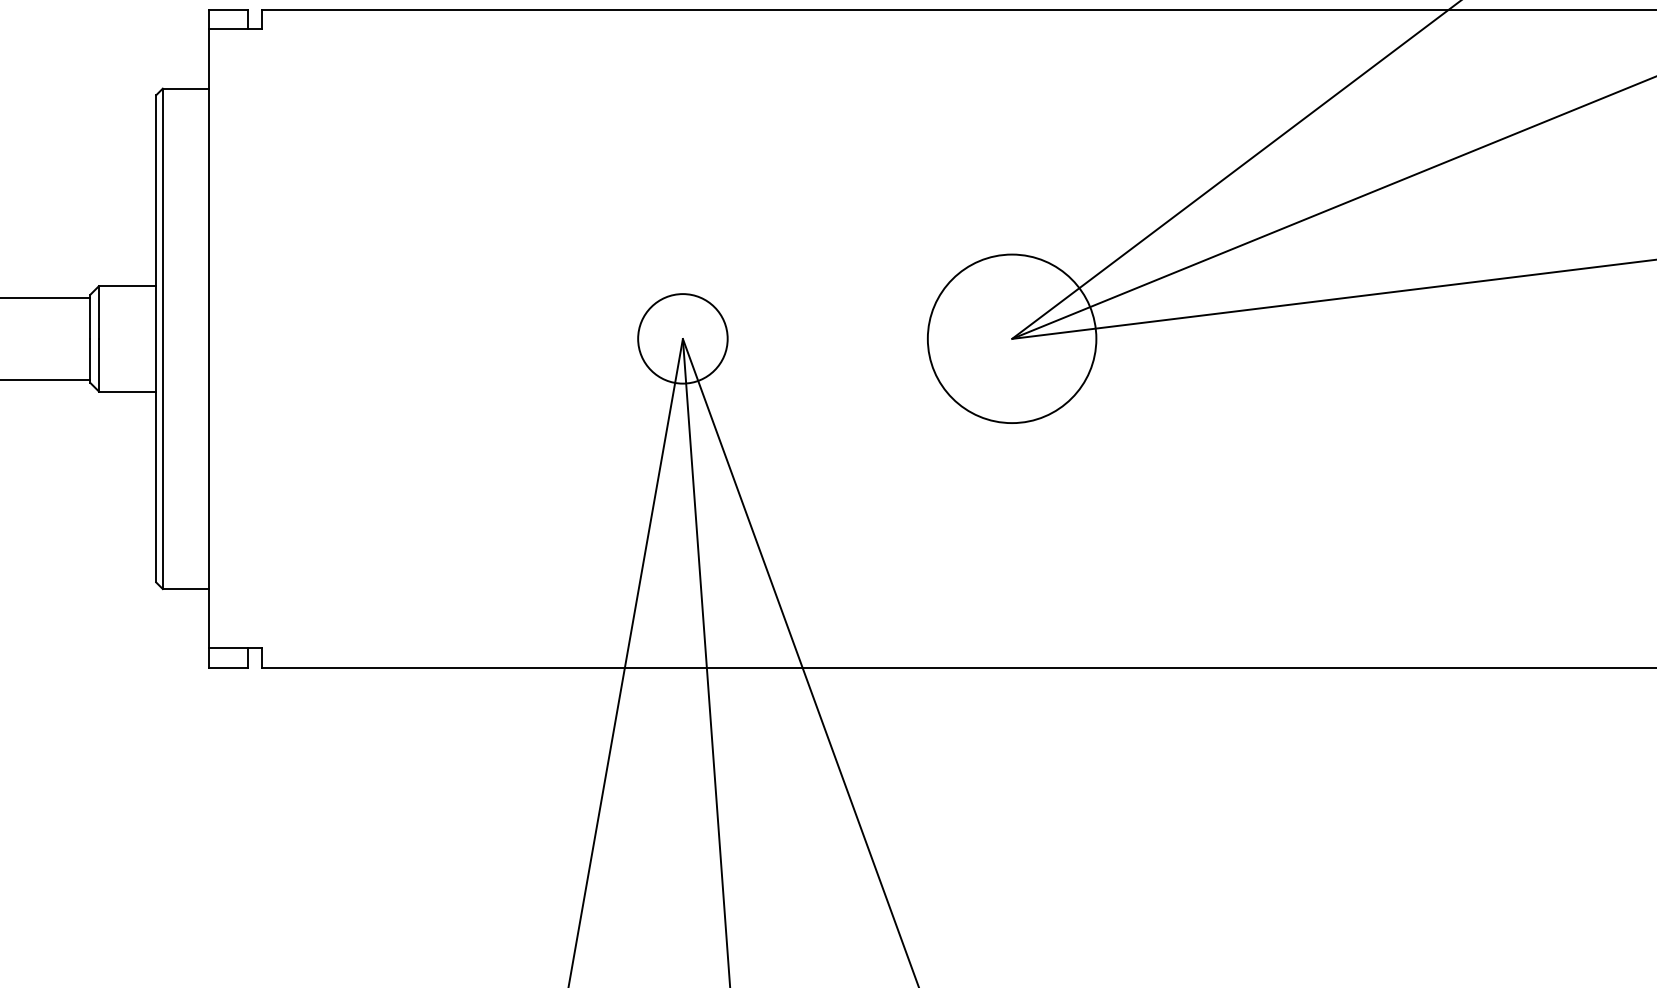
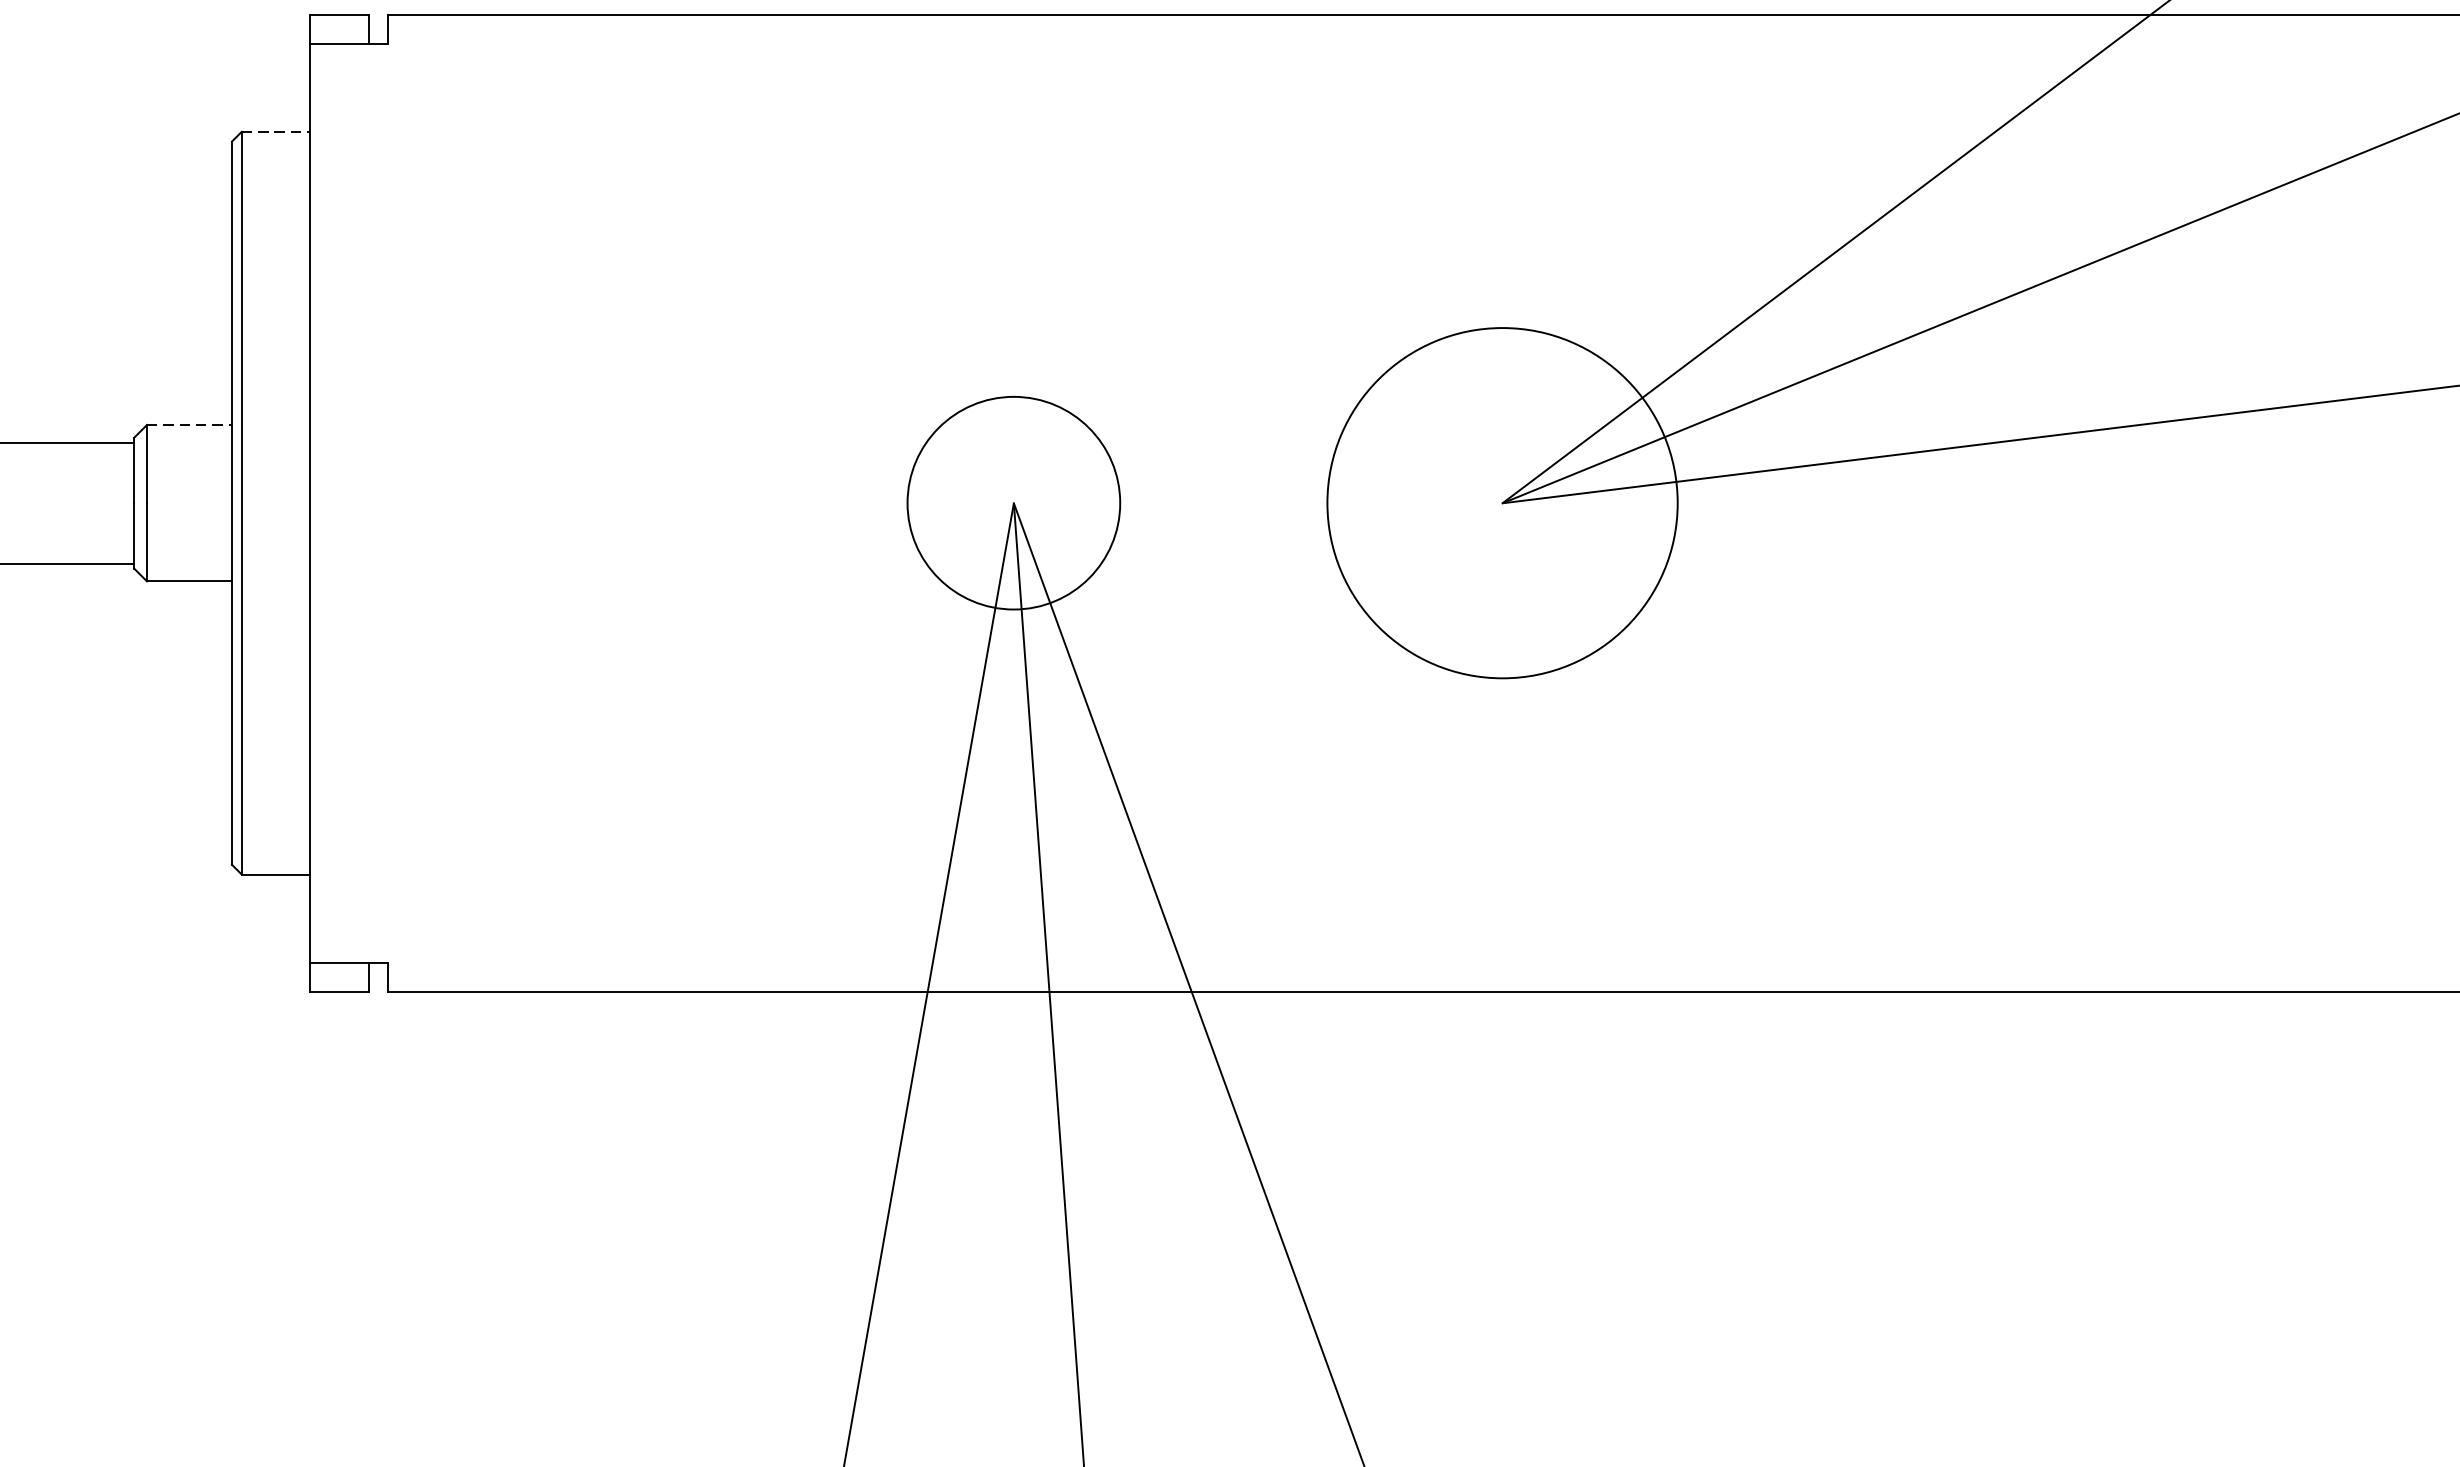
line: (186, 88) -> (276, 131), solid -> dashed
line: (127, 286) -> (189, 425), solid -> dashed
circle: (682, 338) -> (1013, 502), size x1.6
circle: (1011, 338) -> (1501, 502), size x1.4

